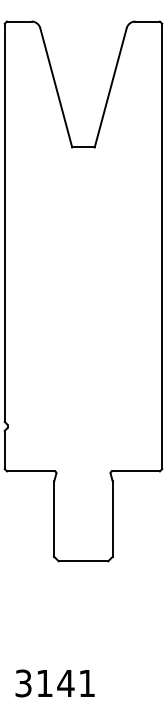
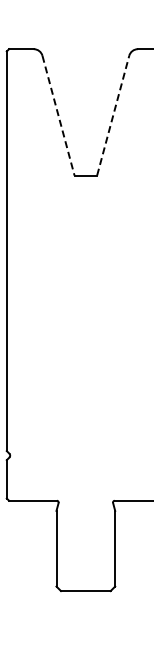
line: (56, 87) -> (58, 115), solid -> dashed
line: (110, 87) -> (112, 115), solid -> dashed

